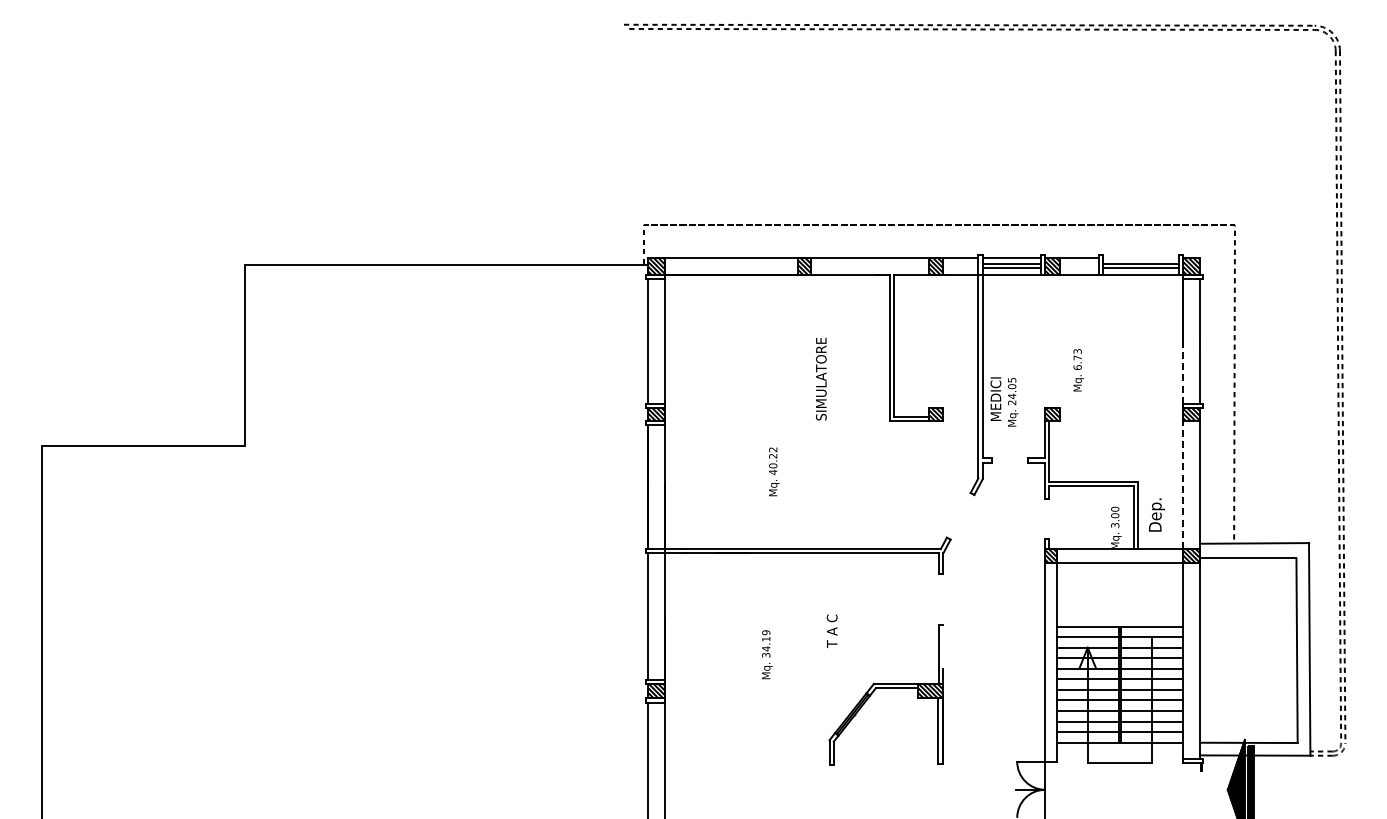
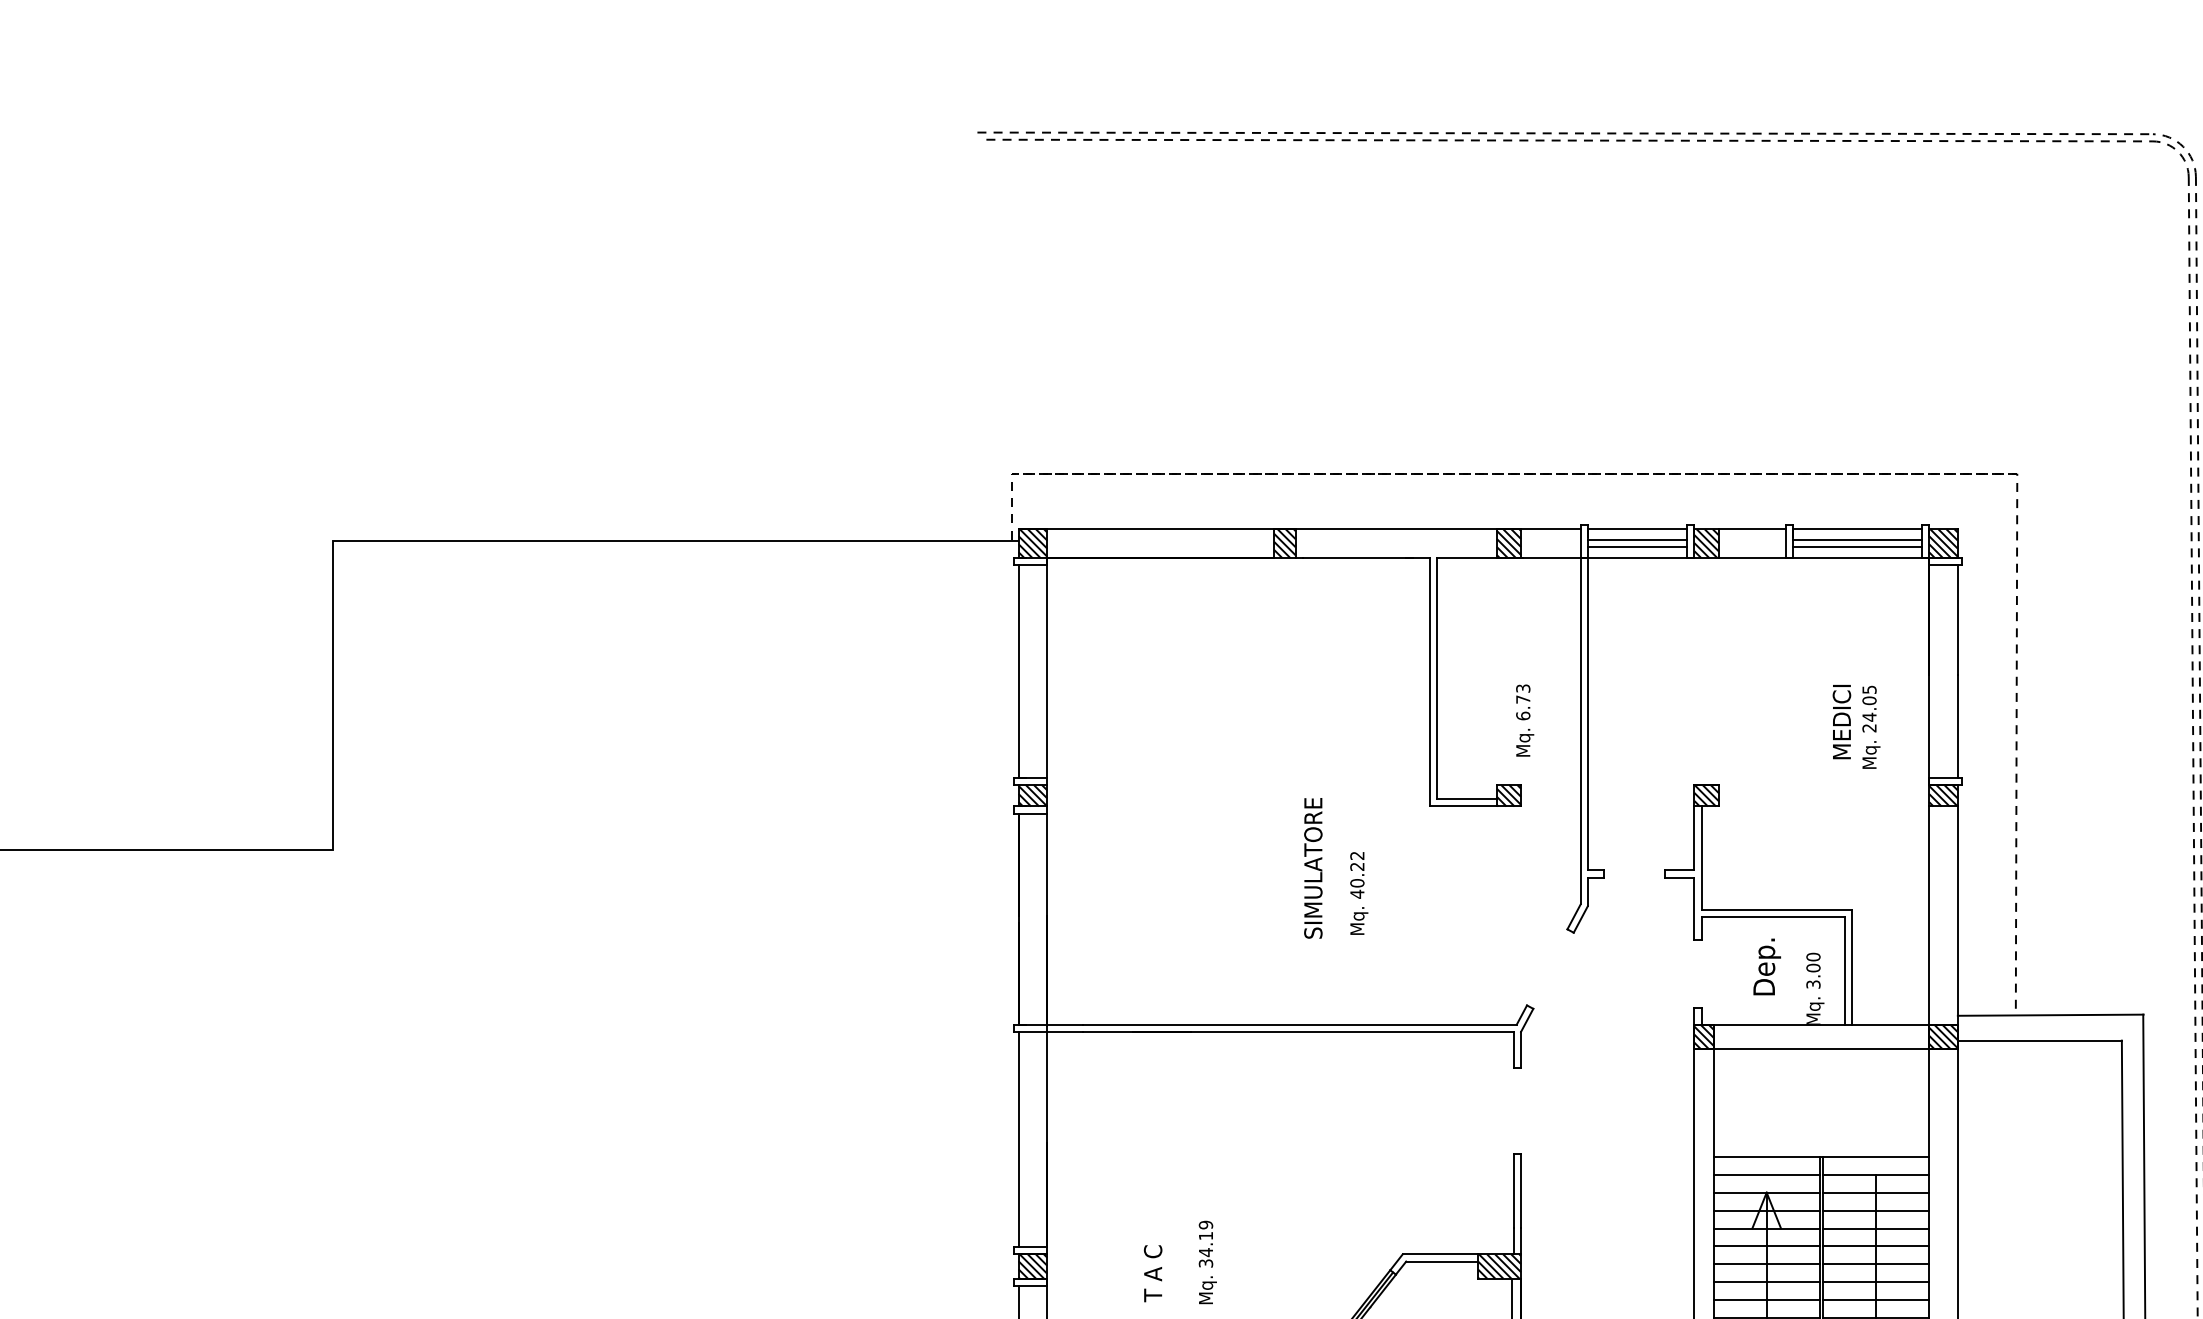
line: (1140, 257) -> (1856, 528), added
text: (1078, 370) -> (1524, 720), moved
line: (1183, 373) -> (1929, 726), dashed -> solid
text: (821, 378) -> (1313, 867), moved
text: (1004, 401) -> (1856, 726), moved
text: (774, 471) -> (1359, 892), moved
line: (1183, 484) -> (1929, 914), dashed -> solid
text: (1157, 514) -> (1767, 965), moved
text: (831, 631) -> (1151, 1274), moved
line: (943, 646) -> (1521, 1190), added
text: (767, 654) -> (1208, 1262), moved

